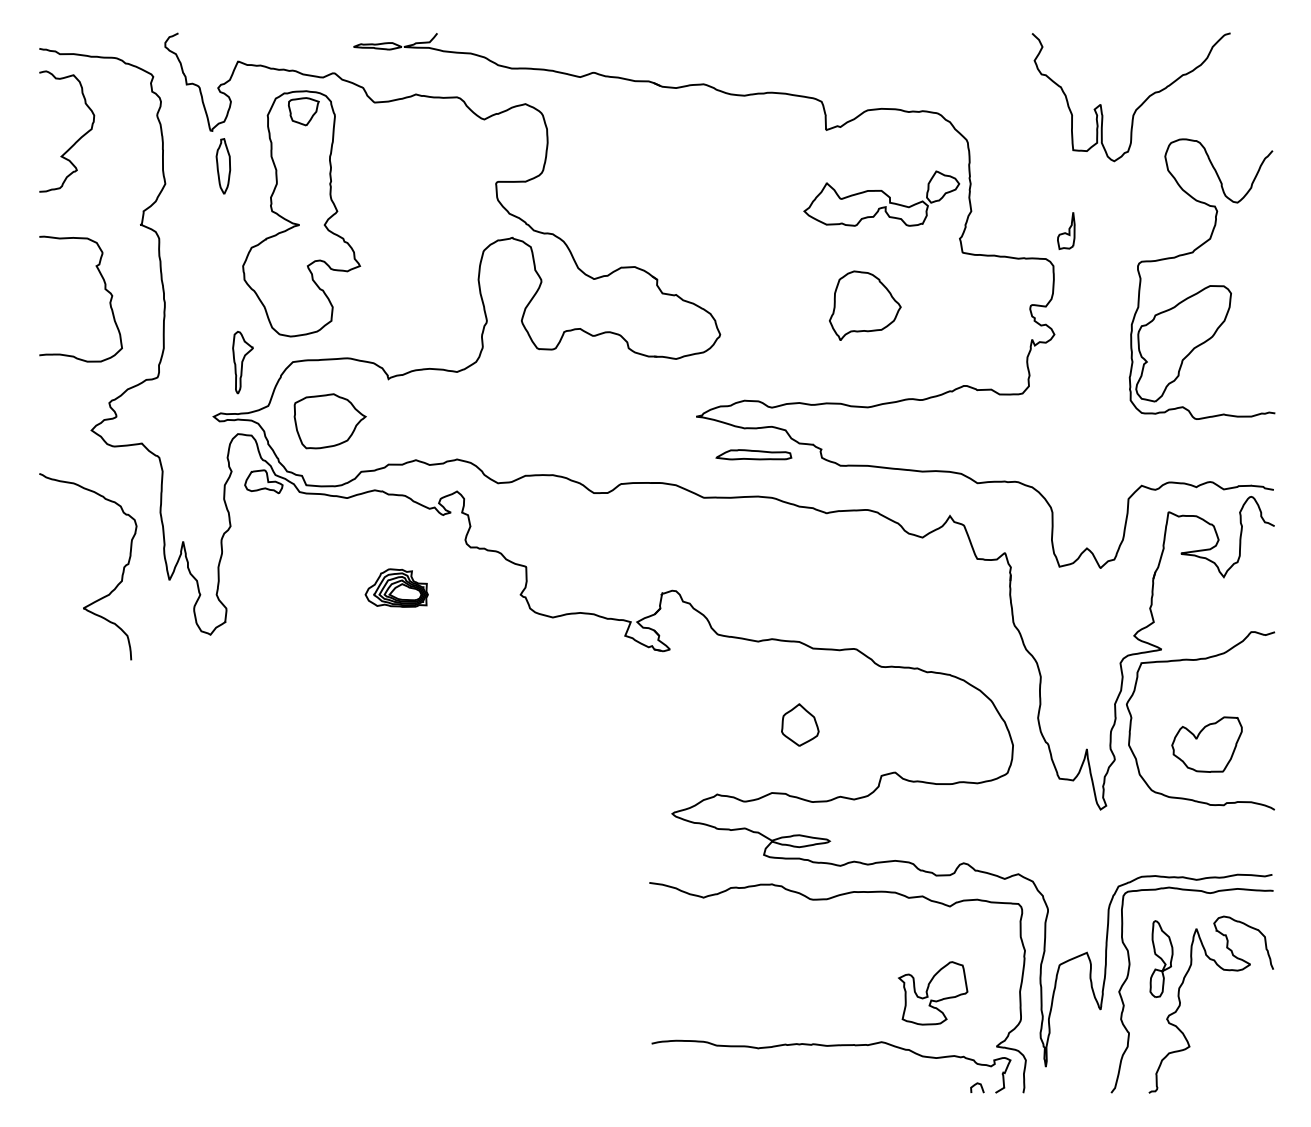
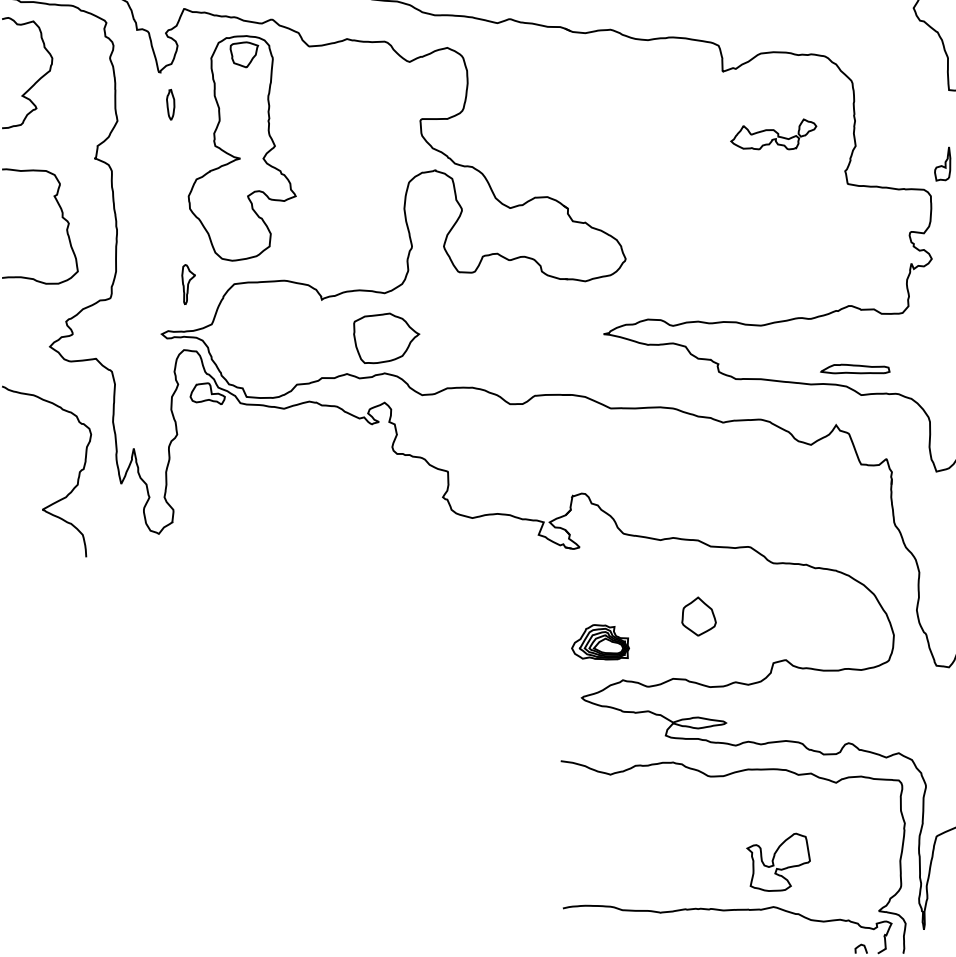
part: (223, 166) -> (170, 105), size x0.6
part: (881, 198) -> (773, 134), size x0.6
part: (865, 305) -> (758, 232), removed
part: (242, 362) -> (188, 284), size x0.7
part: (329, 421) -> (385, 338), moved
part: (753, 454) -> (854, 368), moved
part: (396, 587) -> (600, 641), moved
part: (933, 993) -> (778, 862), moved

